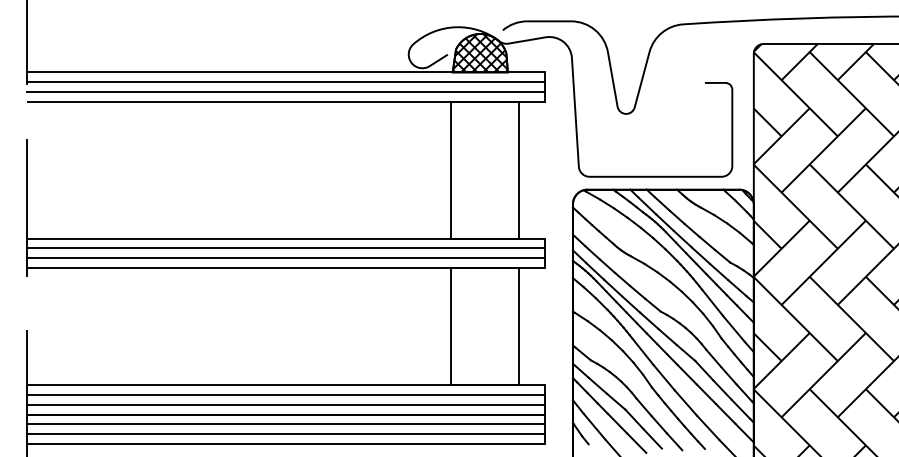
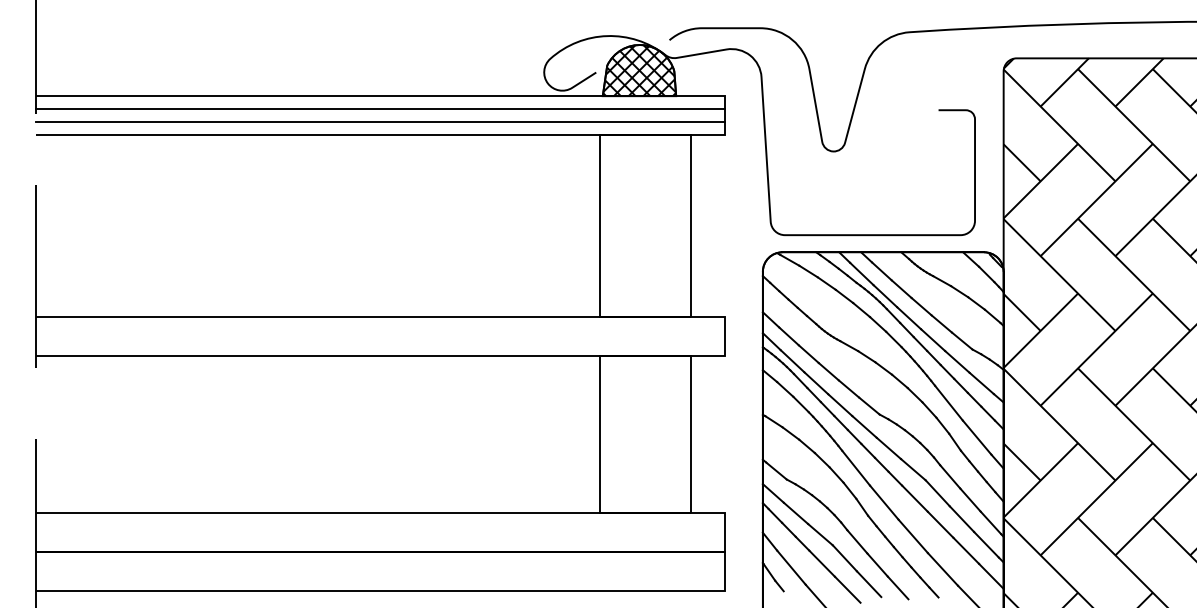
line: (285, 248) -> (380, 330), removed
line: (285, 258) -> (380, 343), removed
line: (285, 394) -> (380, 524), removed
line: (285, 404) -> (380, 538), removed
line: (285, 424) -> (380, 564), removed
line: (285, 434) -> (380, 578), removed

